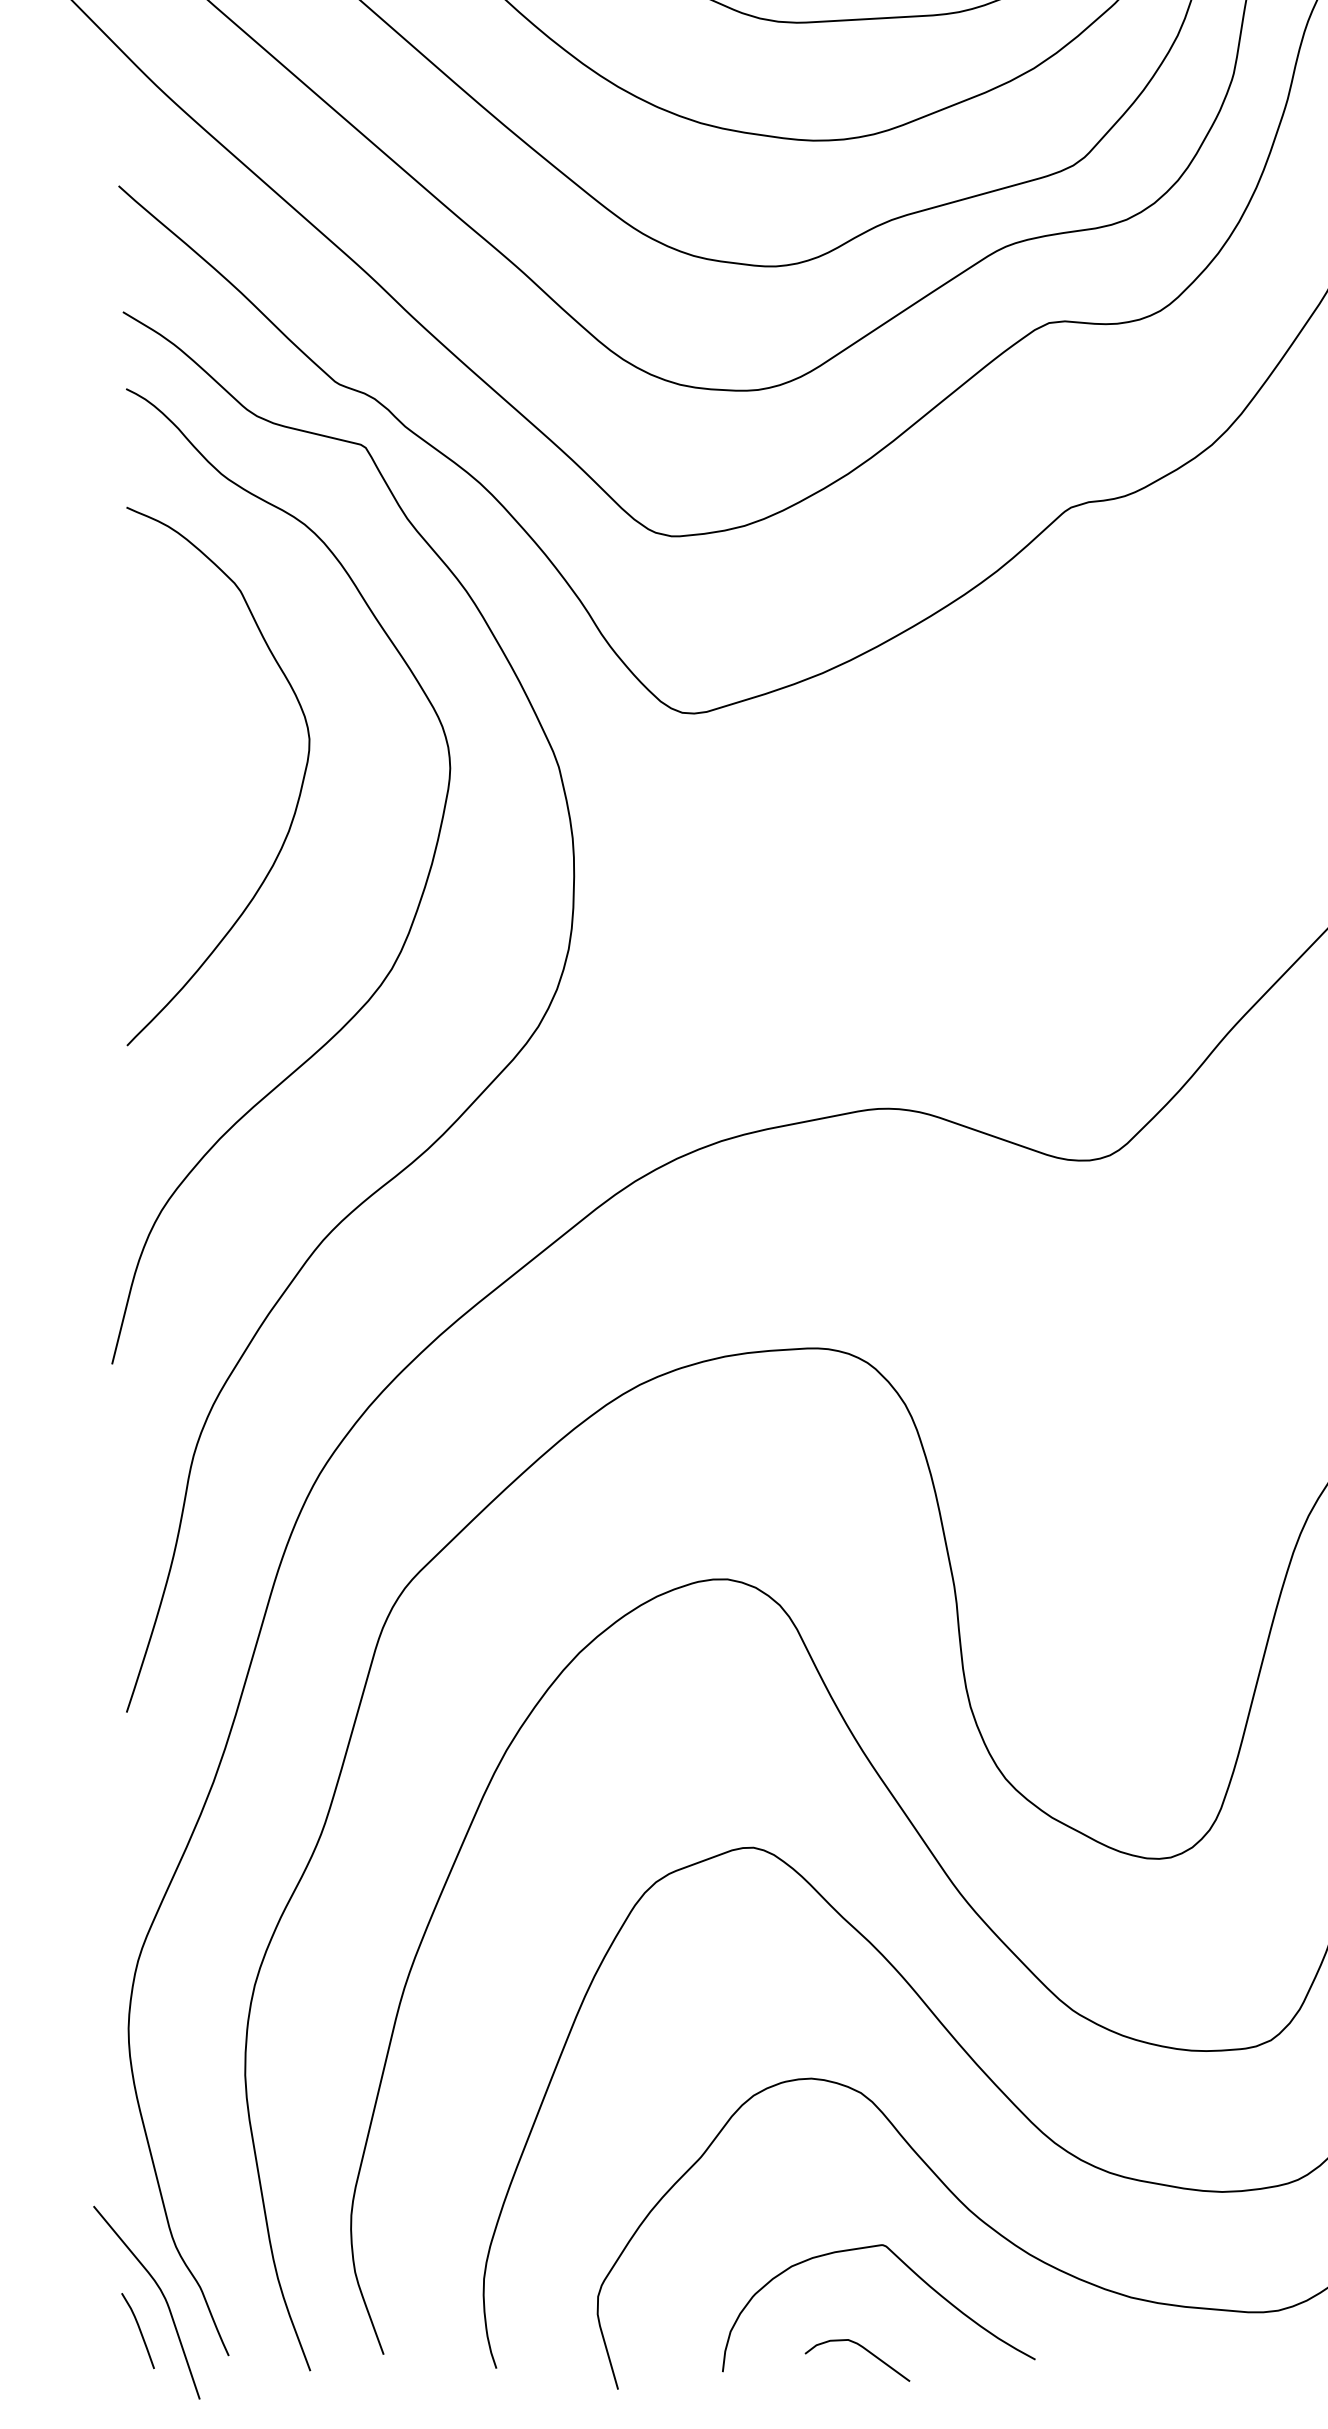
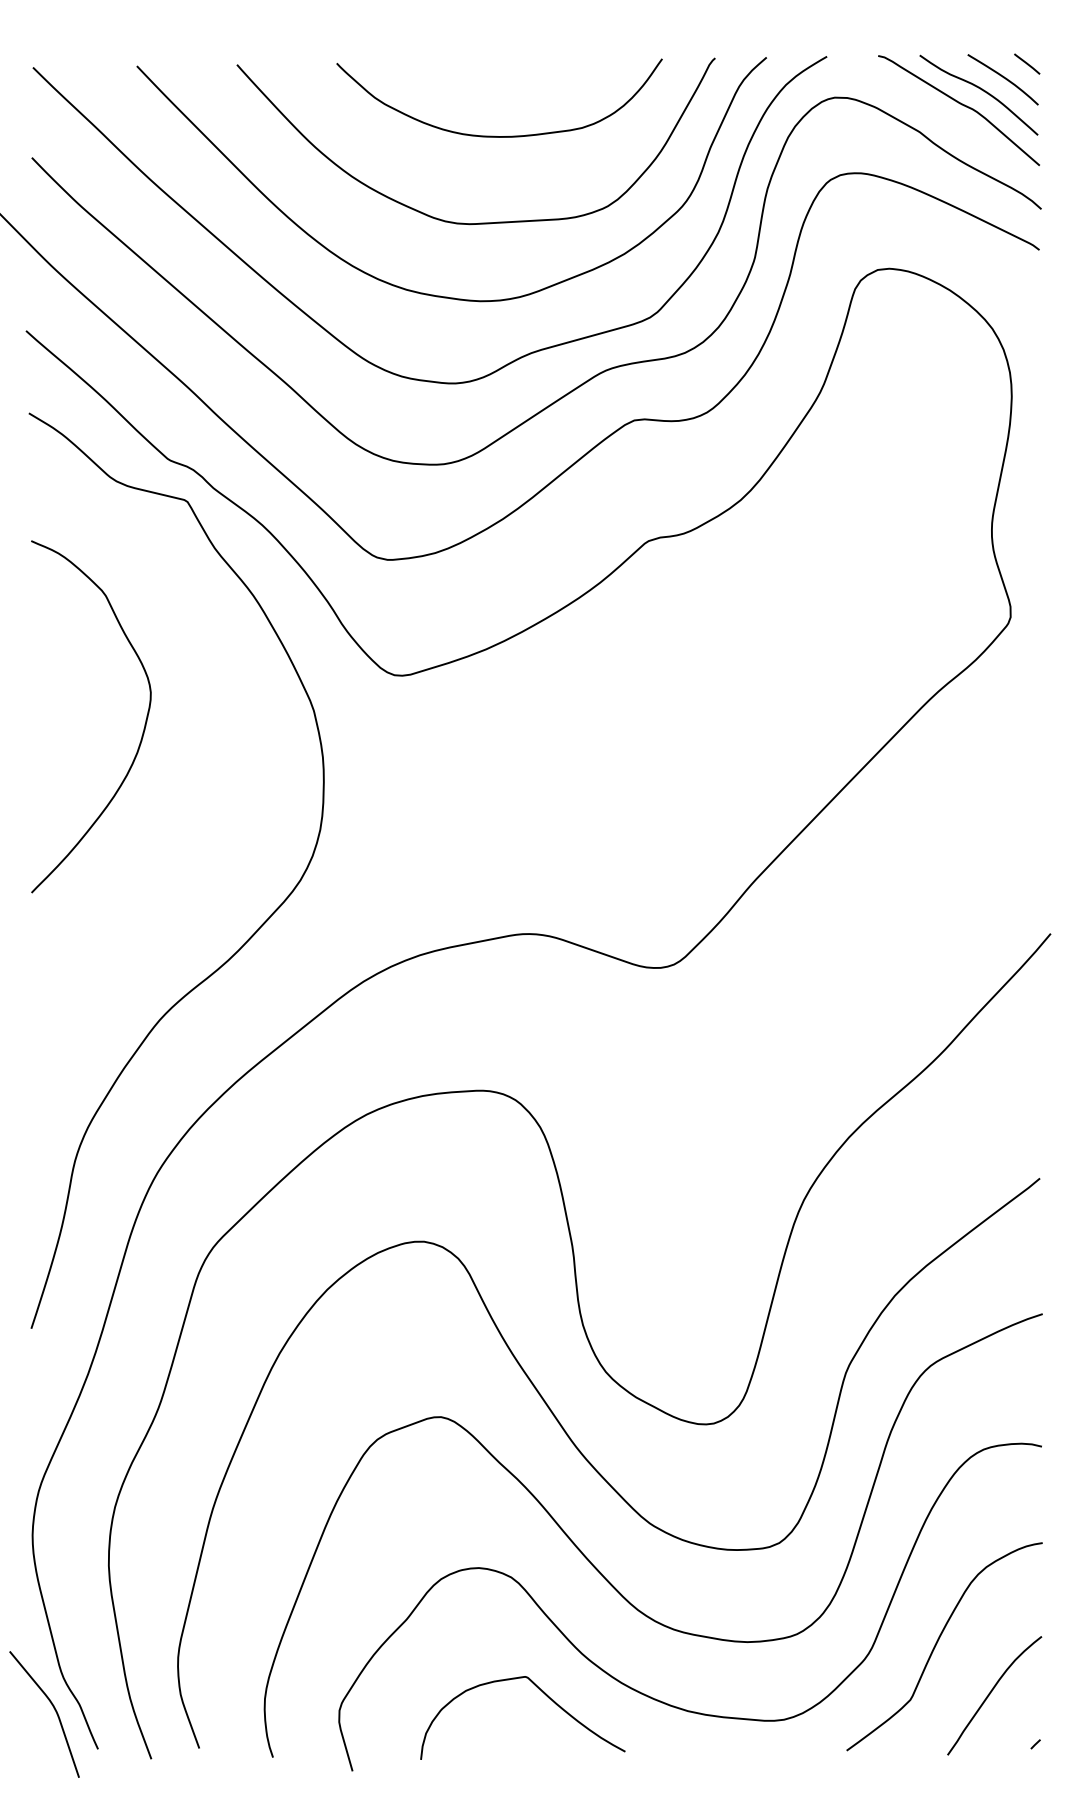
curve: (408, 928) -> (215, 816), removed
curve: (137, 2328) -> (38, 1731), removed
curve: (865, 2351) -> (514, 1746), removed

